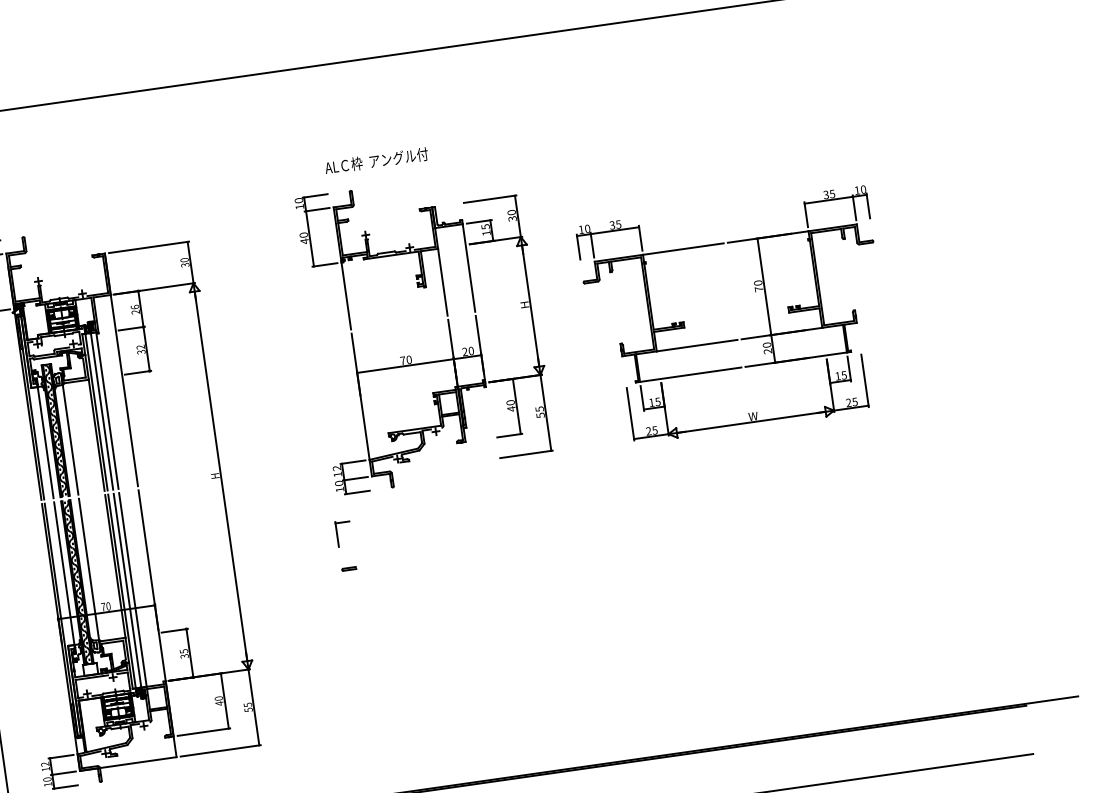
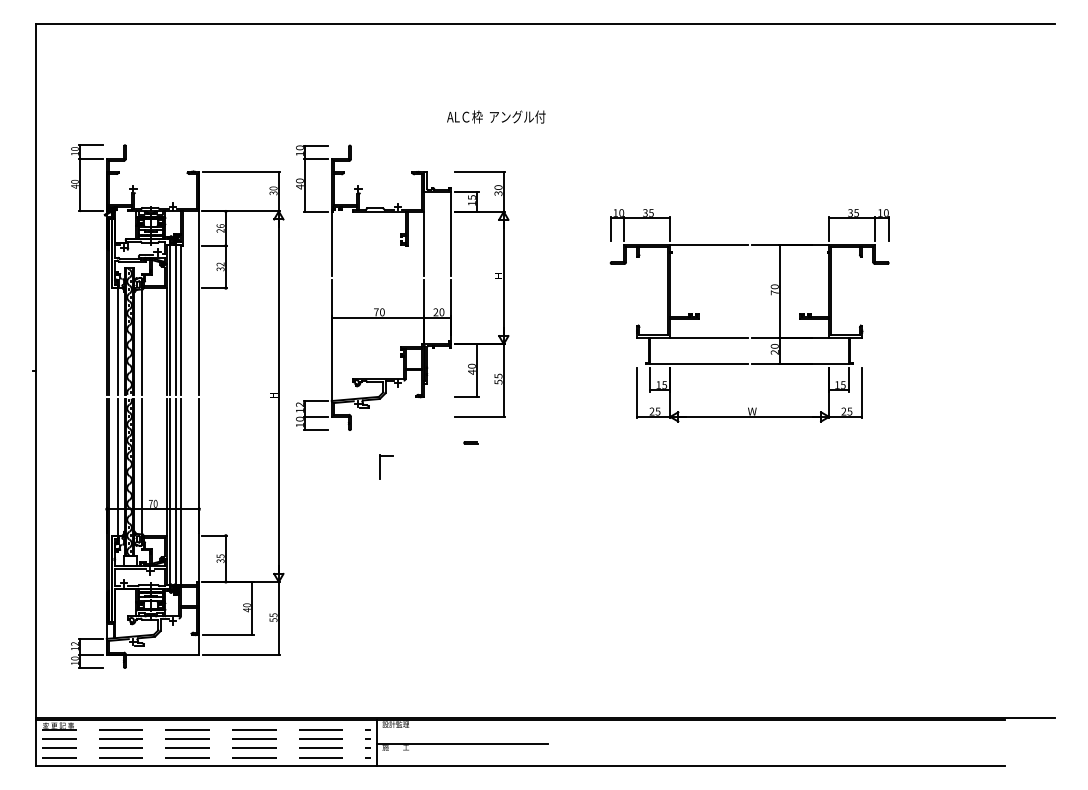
text: (376, 160) -> (496, 116), moved
part: (448, 327) -> (423, 287), moved
part: (738, 339) -> (748, 337), moved
part: (348, 568) -> (470, 442), moved

